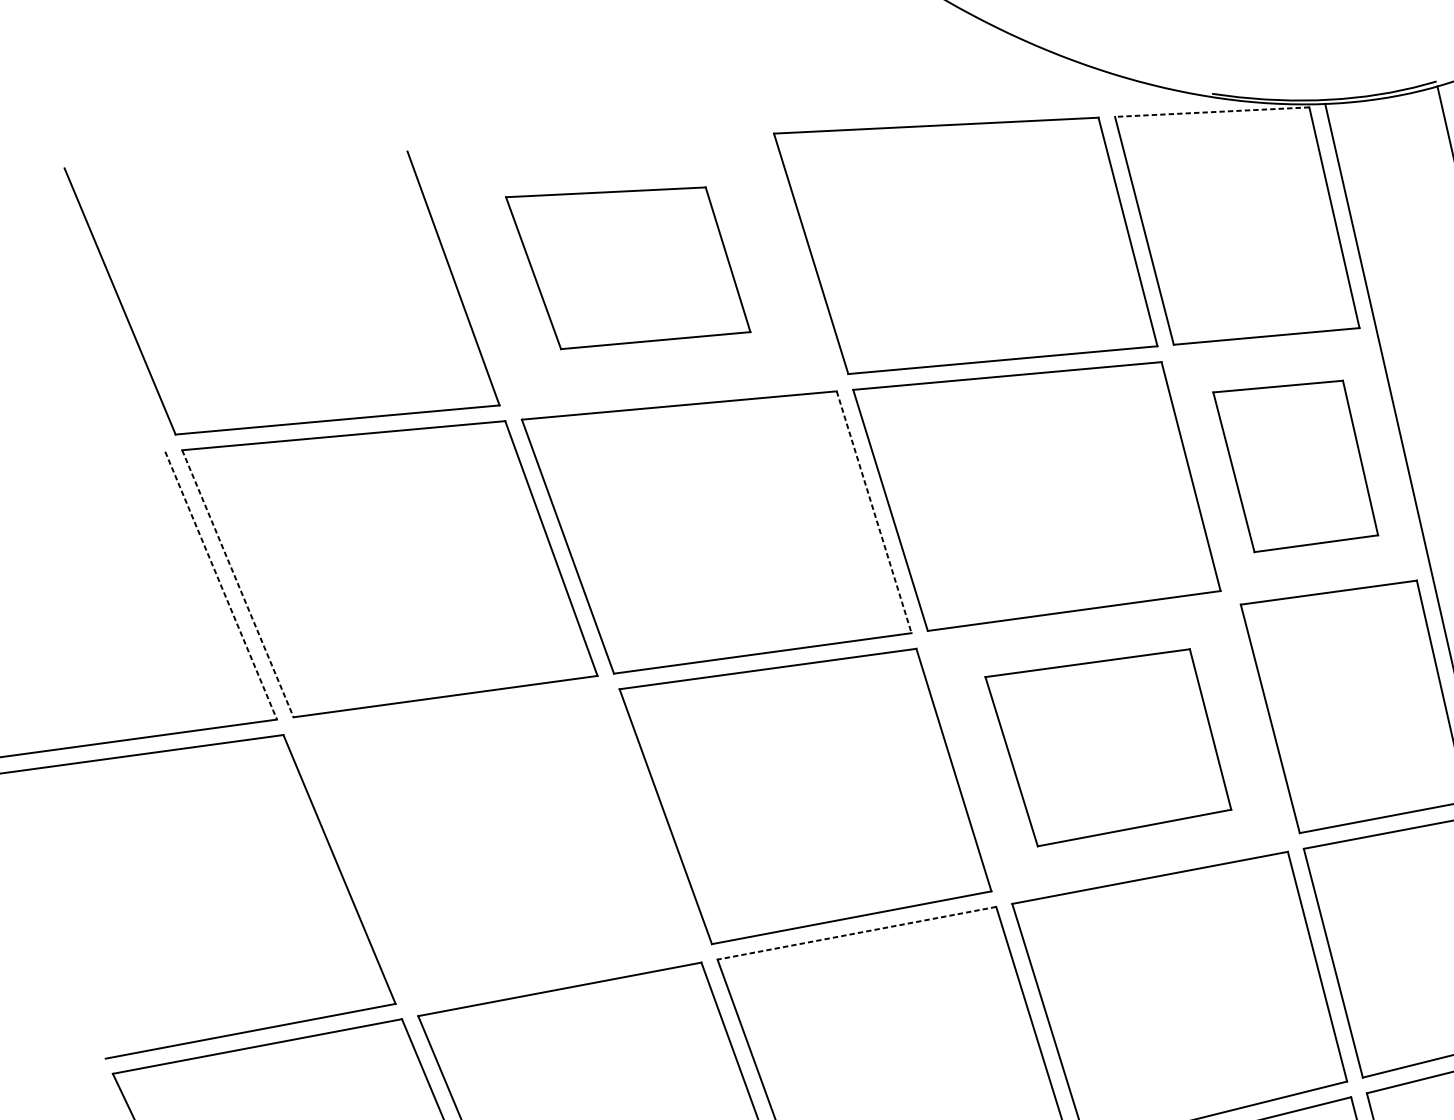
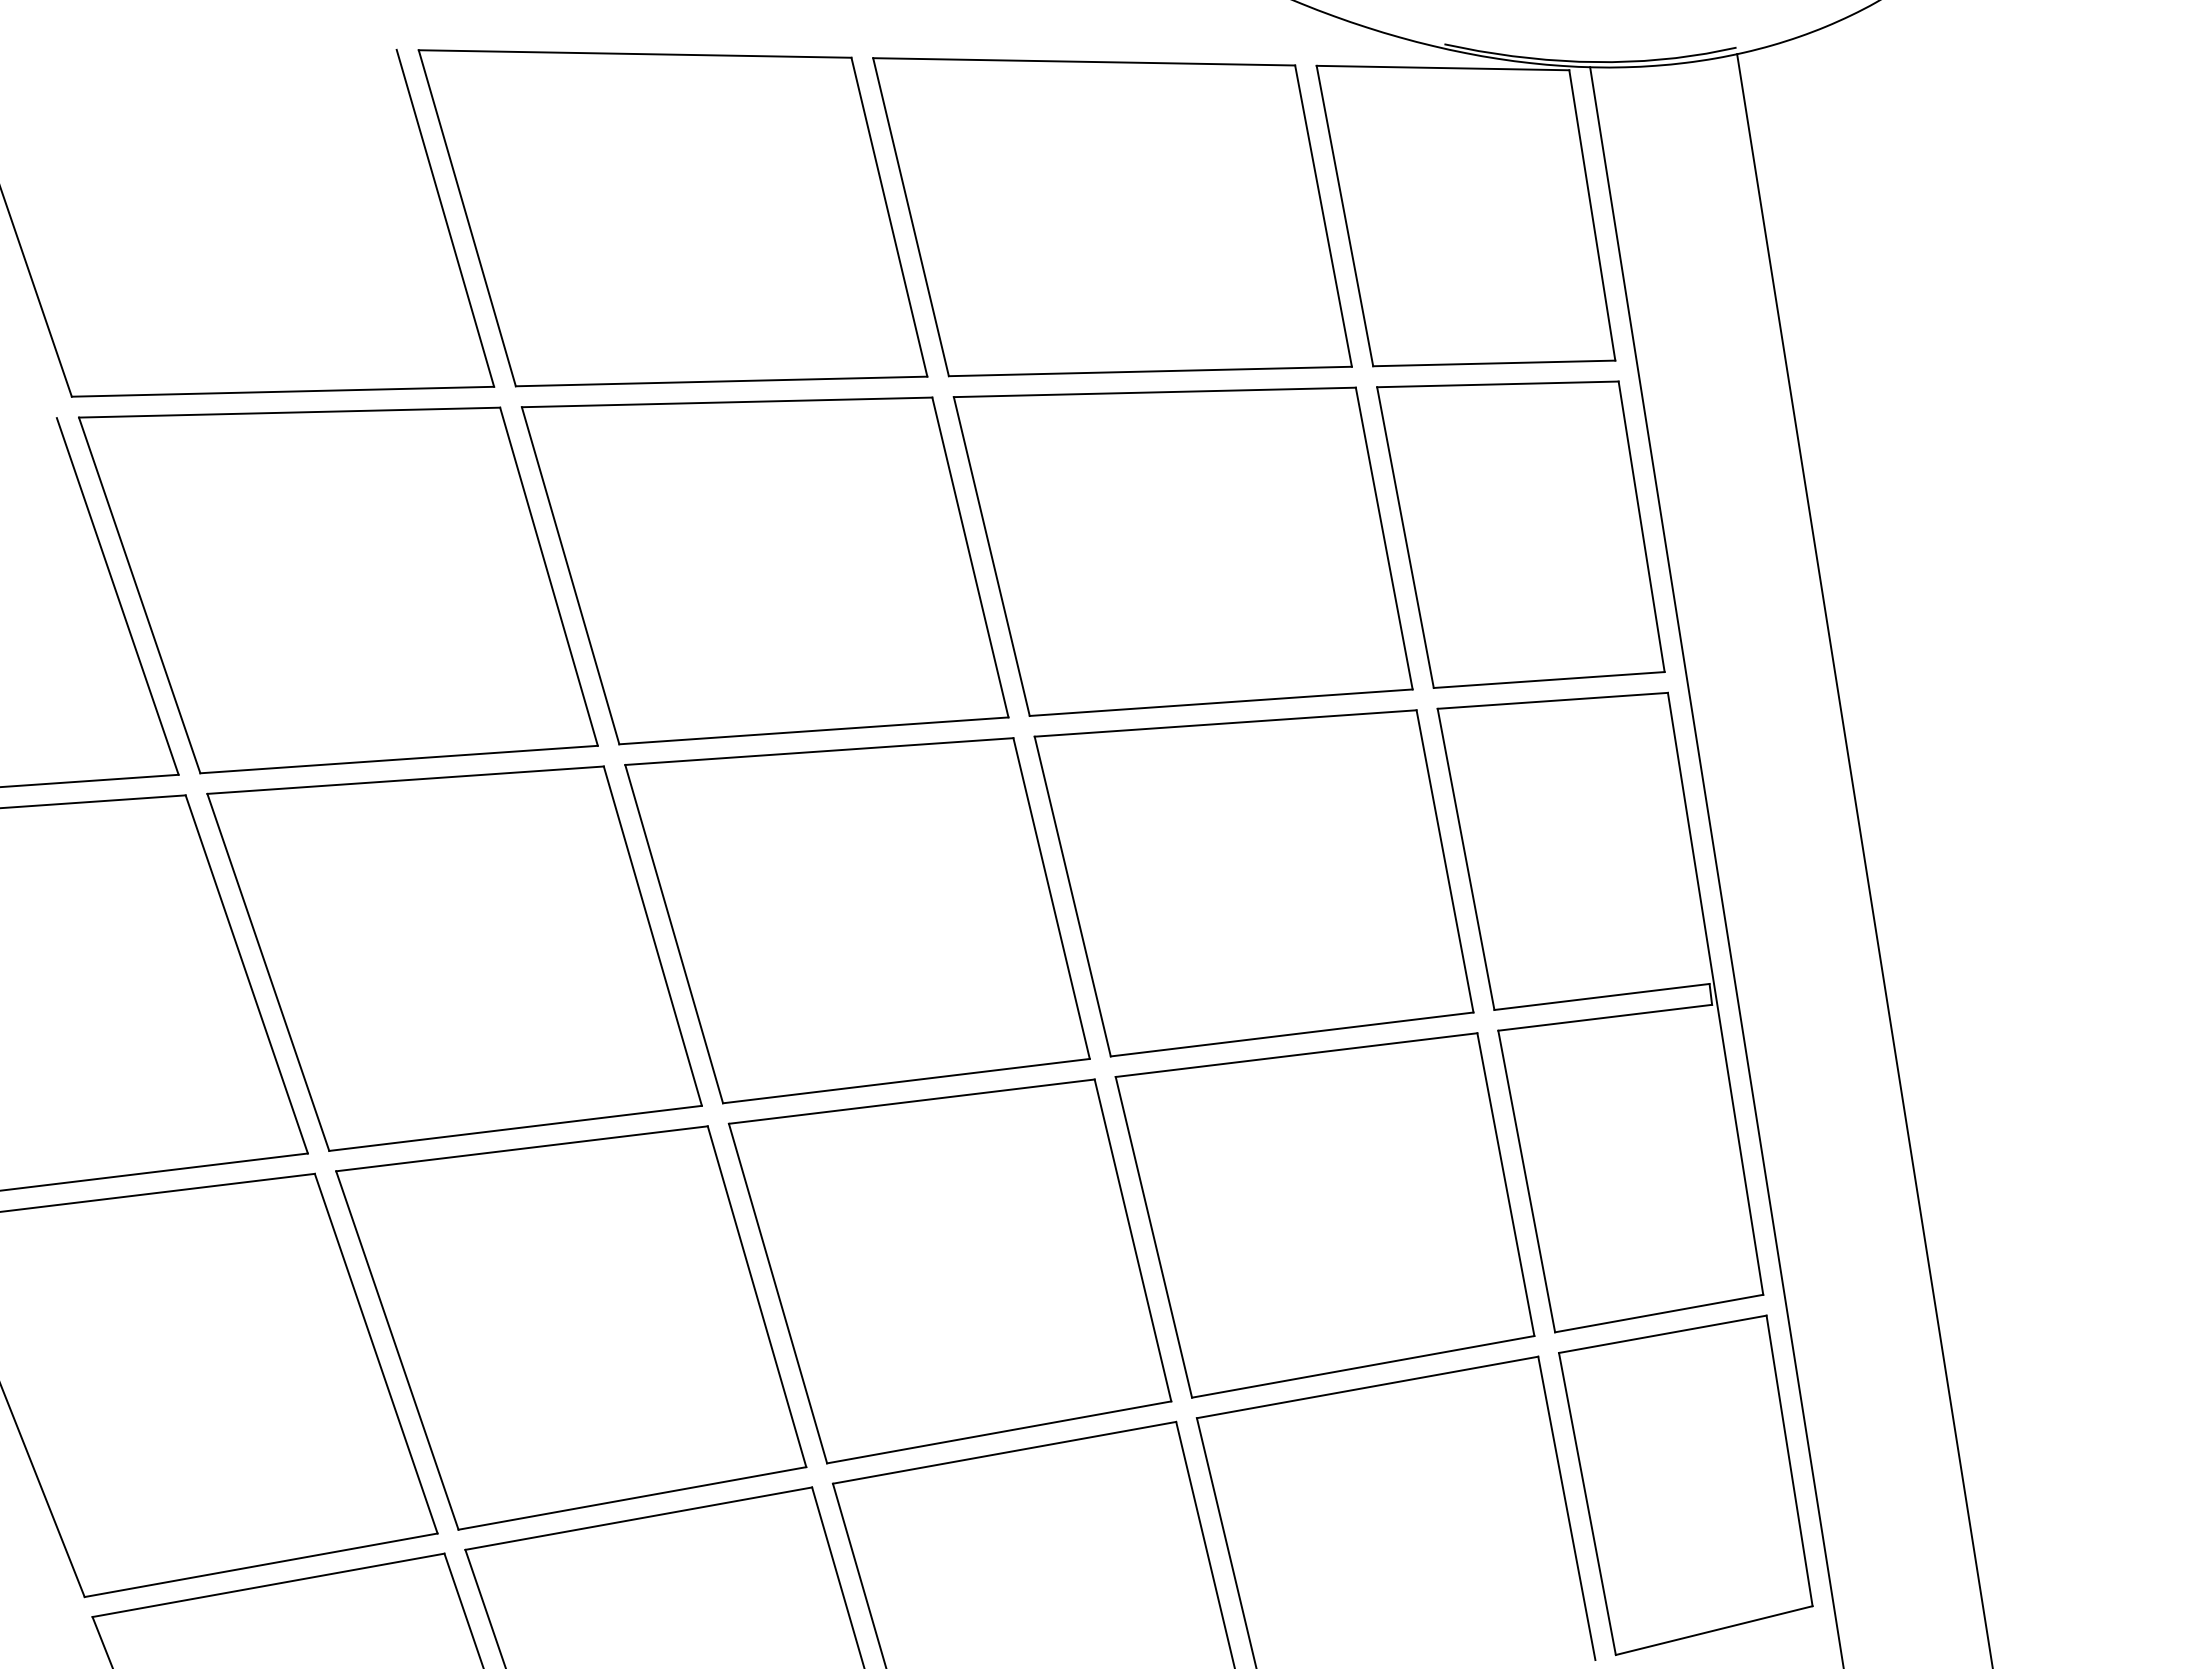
line: (1211, 112) -> (1442, 68), dashed -> solid
part: (627, 267) -> (672, 218), size x1.67
part: (1295, 466) -> (1520, 534), size x1.43
line: (874, 513) -> (970, 558), dashed -> solid
line: (237, 583) -> (139, 595), dashed -> solid
line: (220, 585) -> (117, 596), dashed -> solid
part: (1108, 748) -> (1253, 883), size x1.43
part: (498, 846) -> (454, 958), added
line: (856, 933) -> (911, 1101), dashed -> solid

